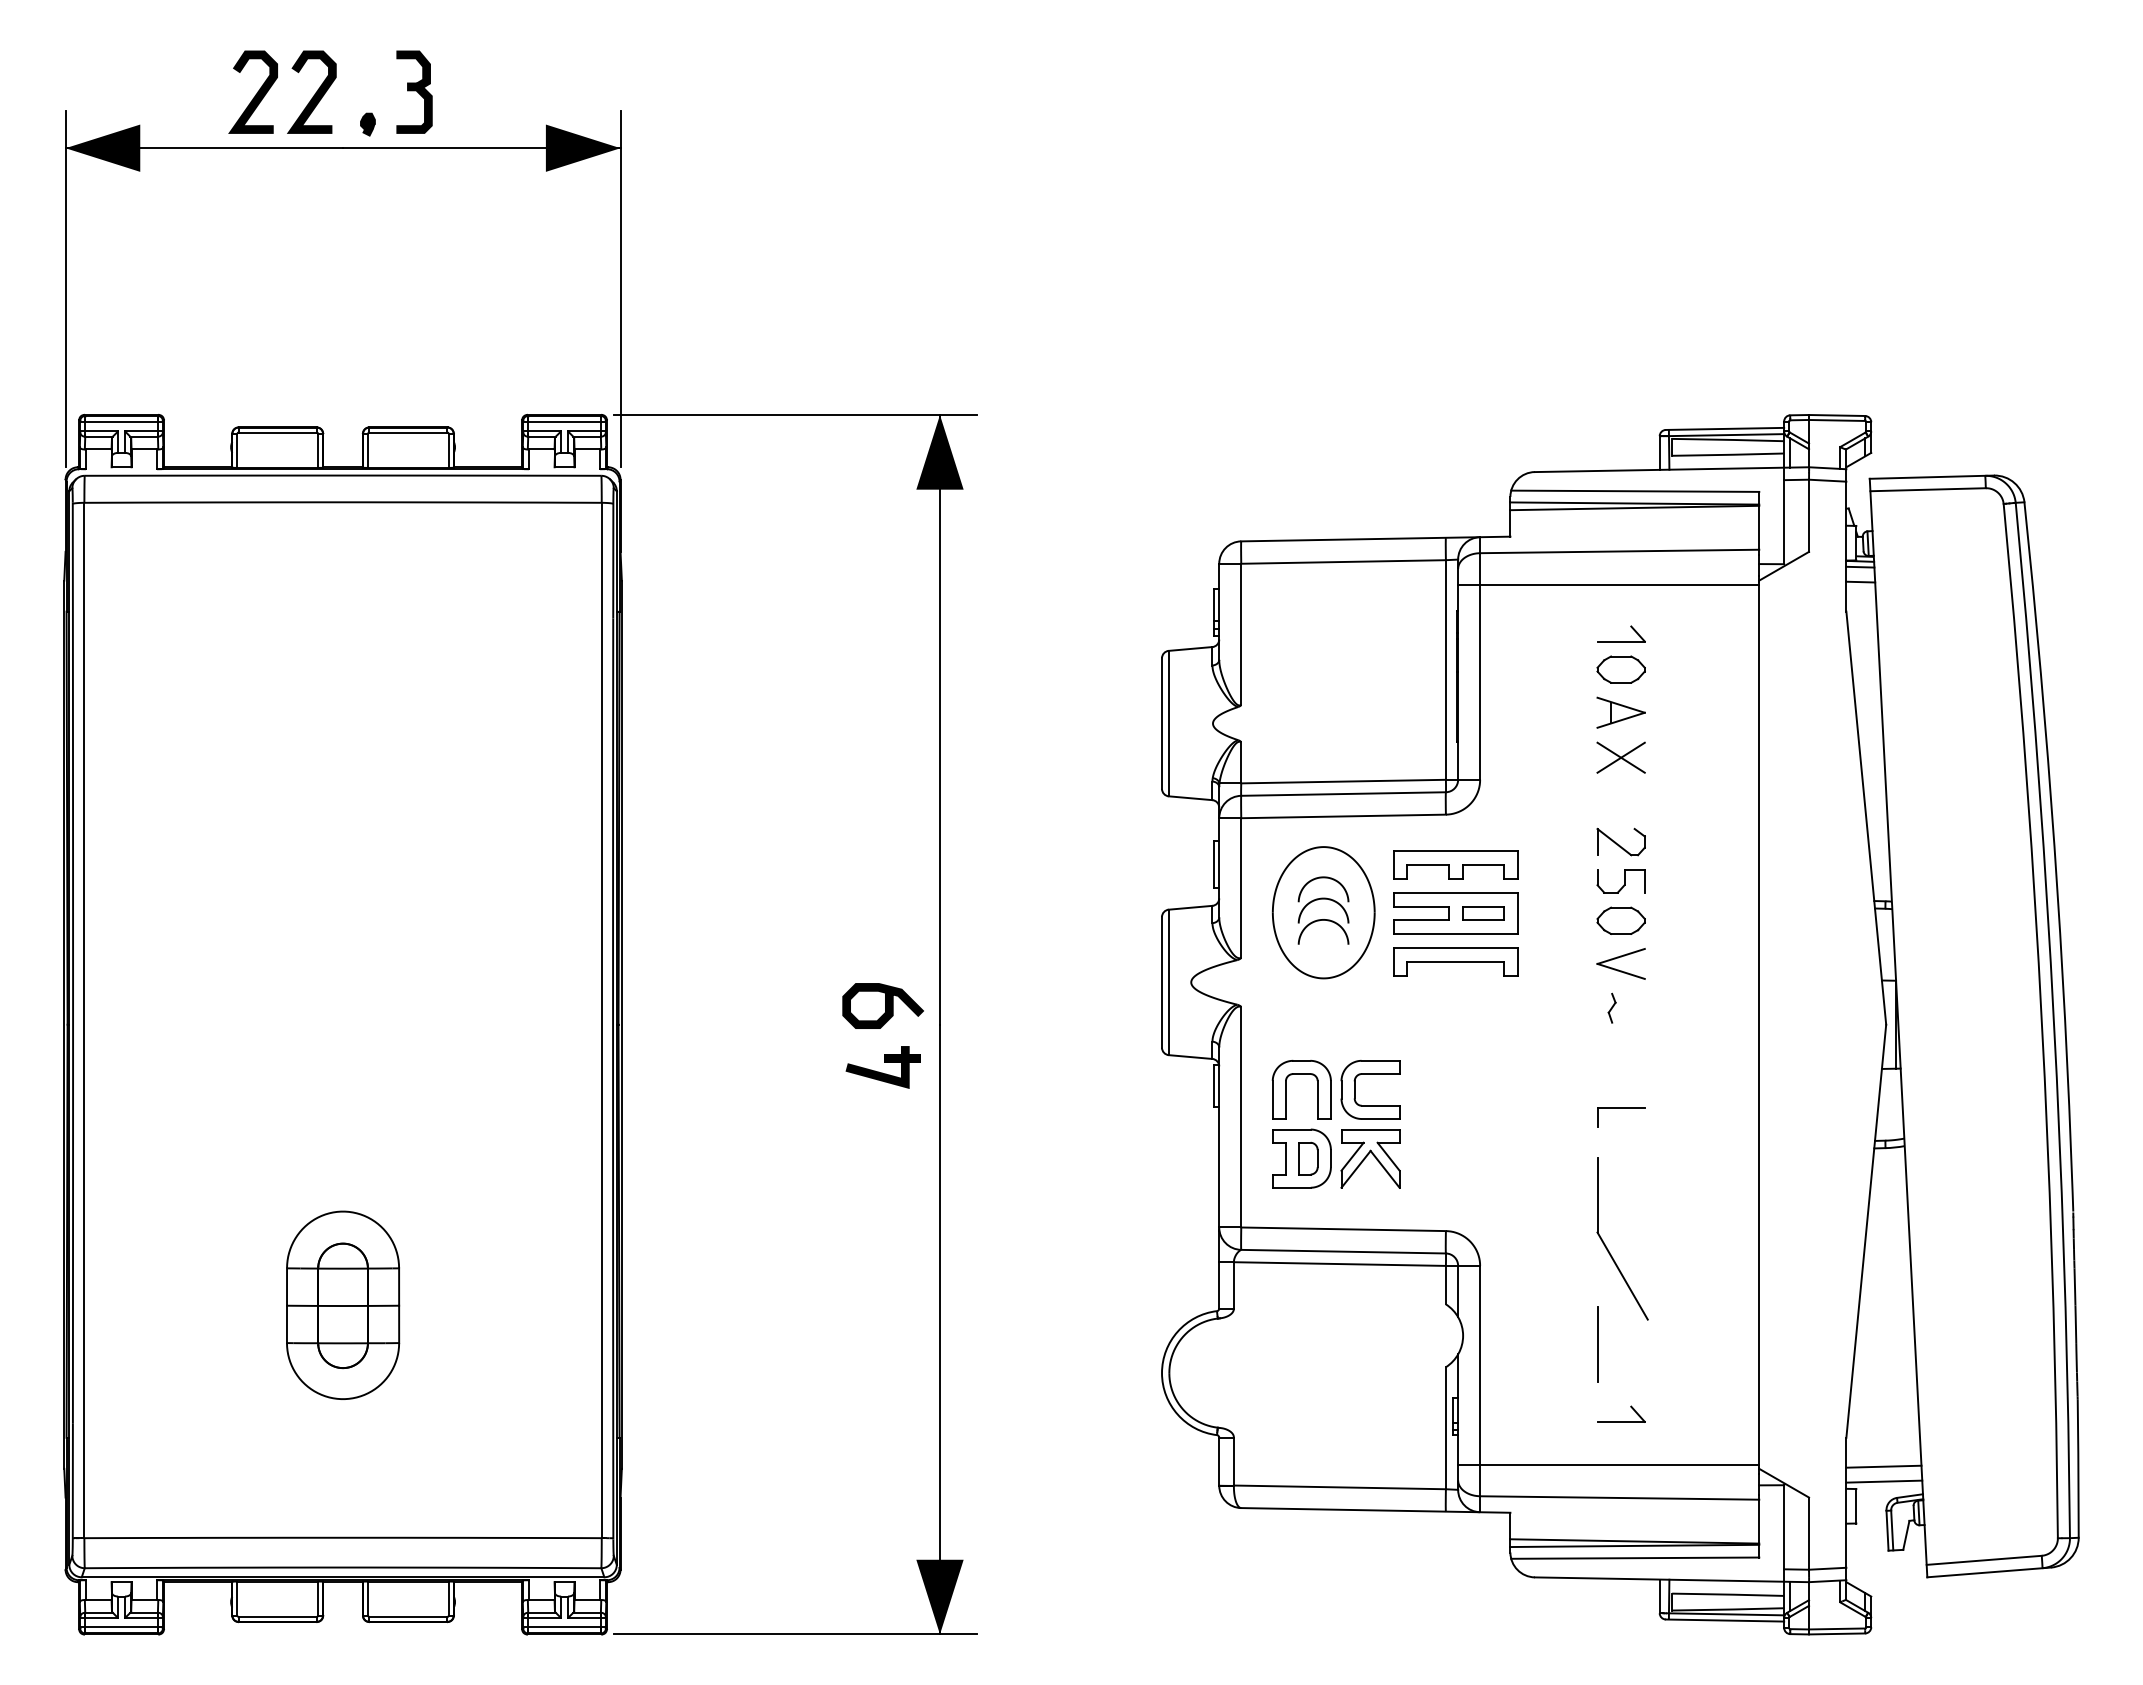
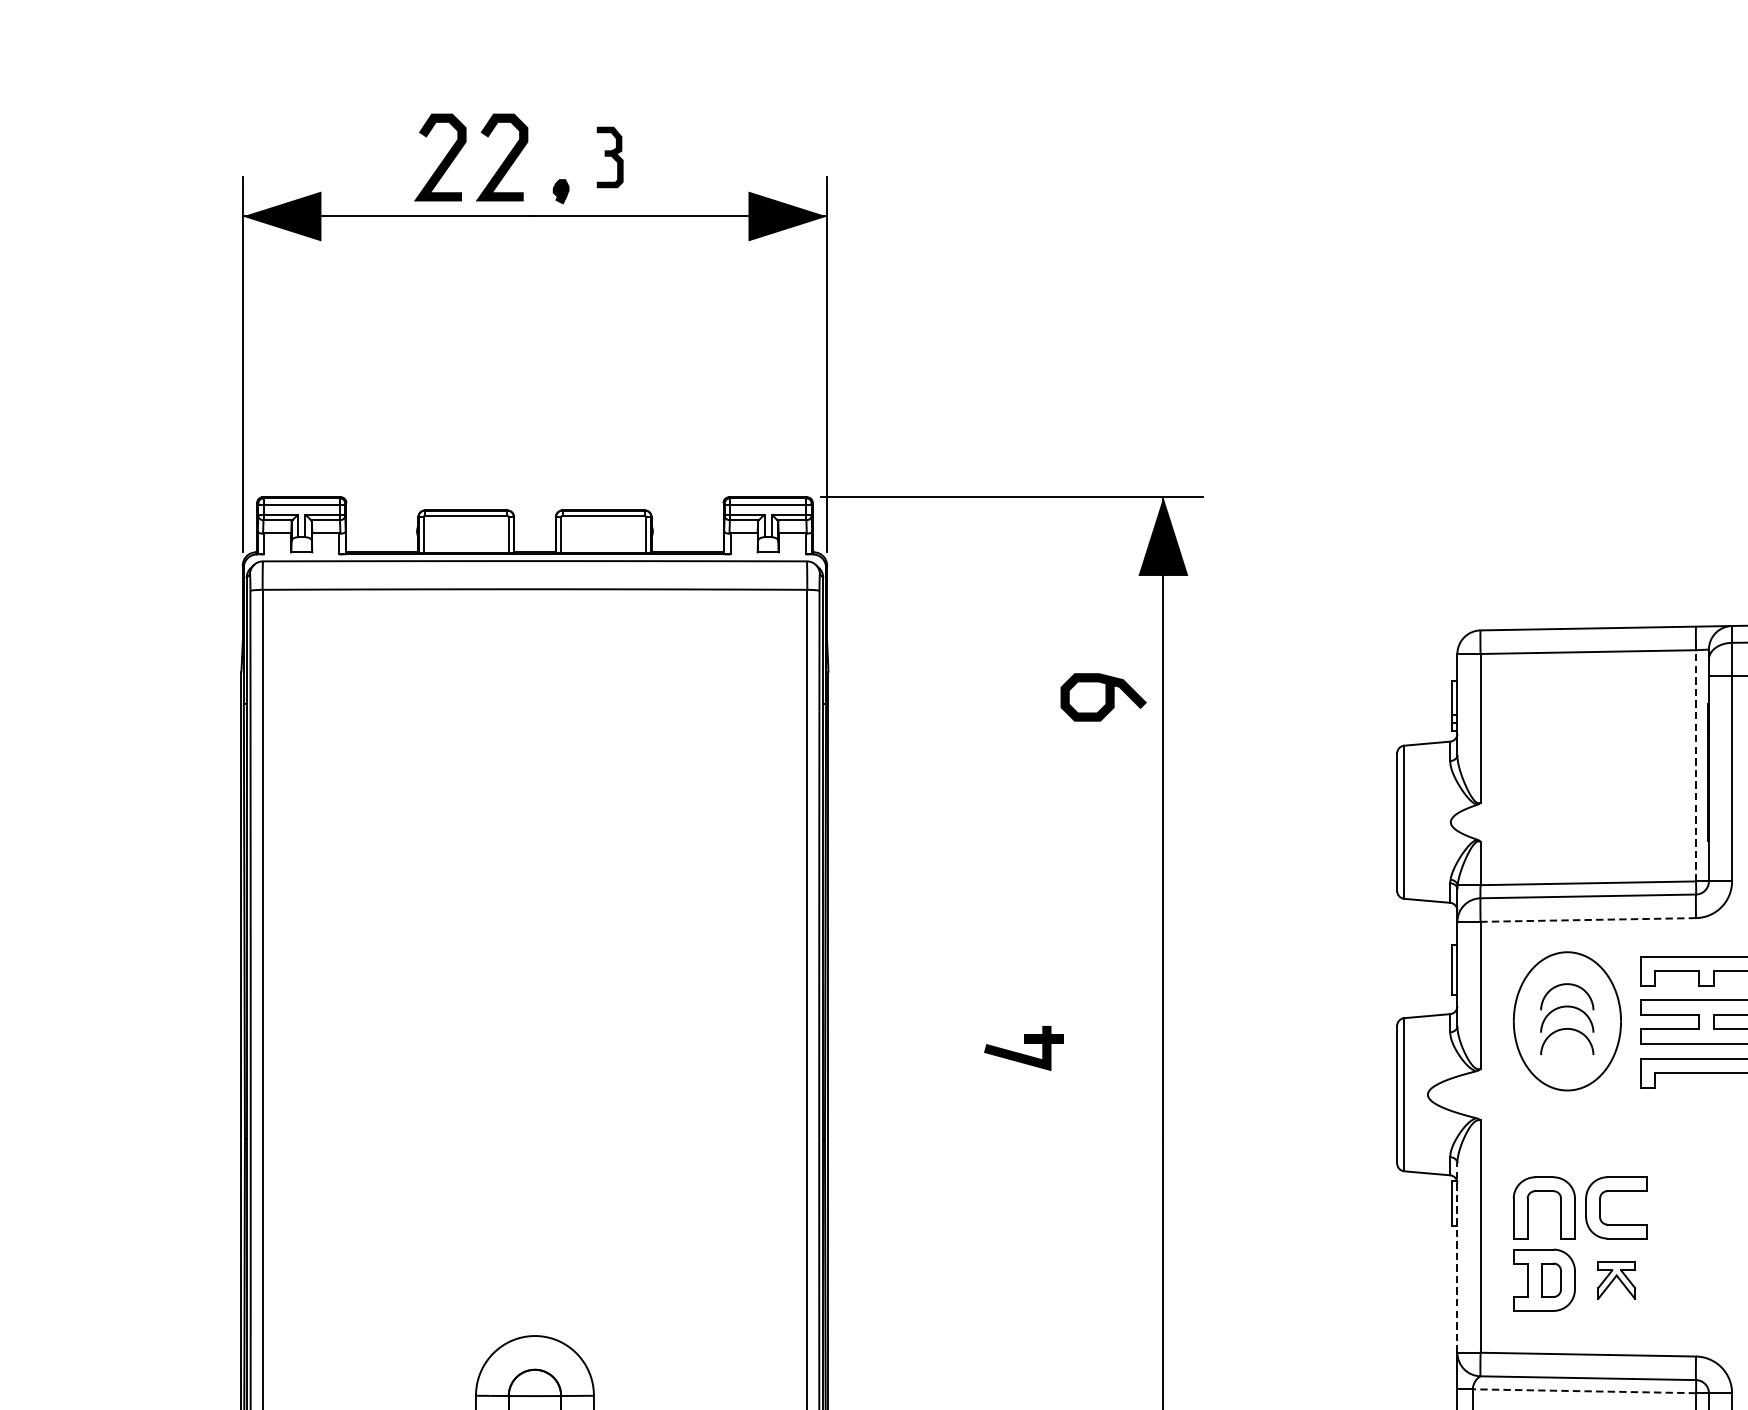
part: (414, 91) -> (610, 156), size x0.7
line: (1445, 670) -> (1695, 766), solid -> dashed
line: (1343, 816) -> (1588, 920), solid -> dashed
curve: (885, 1005) -> (1106, 696), moved
part: (882, 1067) -> (1022, 1048), moved
line: (1219, 1136) -> (1457, 1256), solid -> dashed
part: (1370, 1158) -> (1616, 1280), size x0.6
line: (1339, 1264) -> (1584, 1391), solid -> dashed

